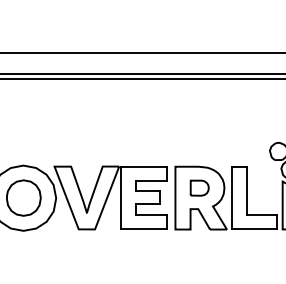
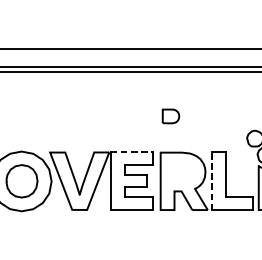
line: (144, 166) -> (132, 152), solid -> dashed
part: (199, 187) -> (170, 115), moved
line: (231, 197) -> (211, 180), solid -> dashed

